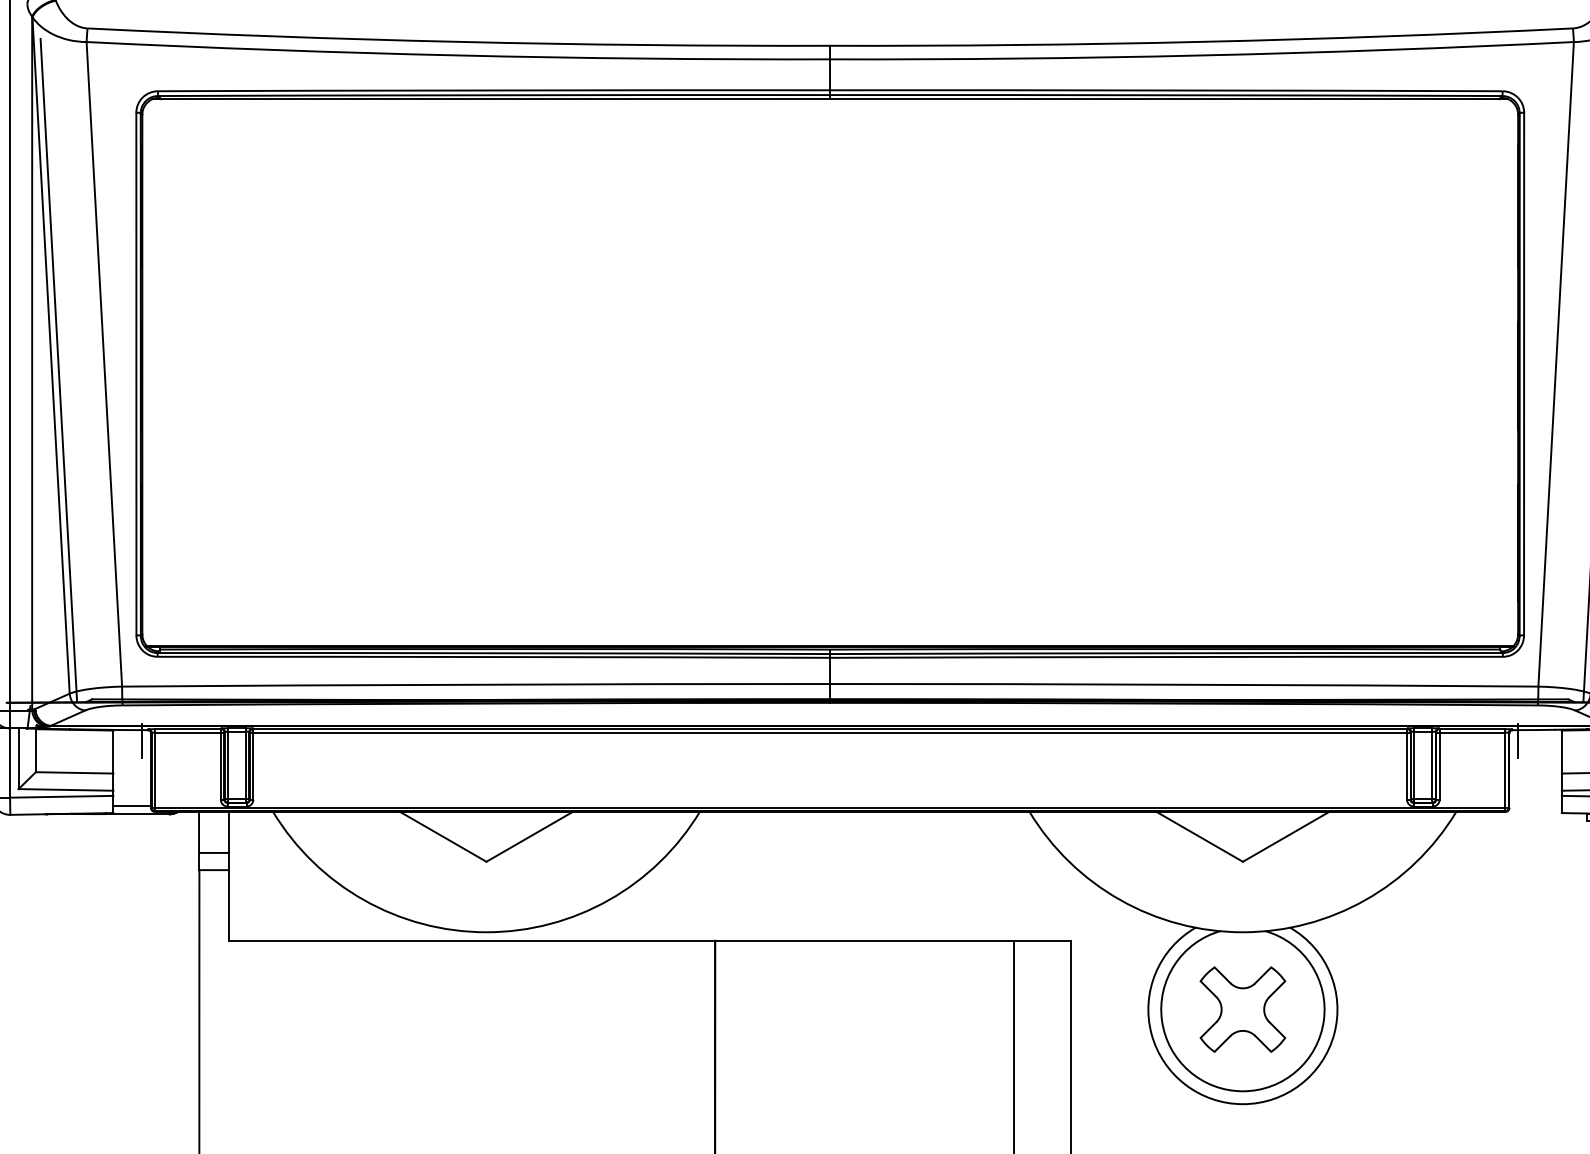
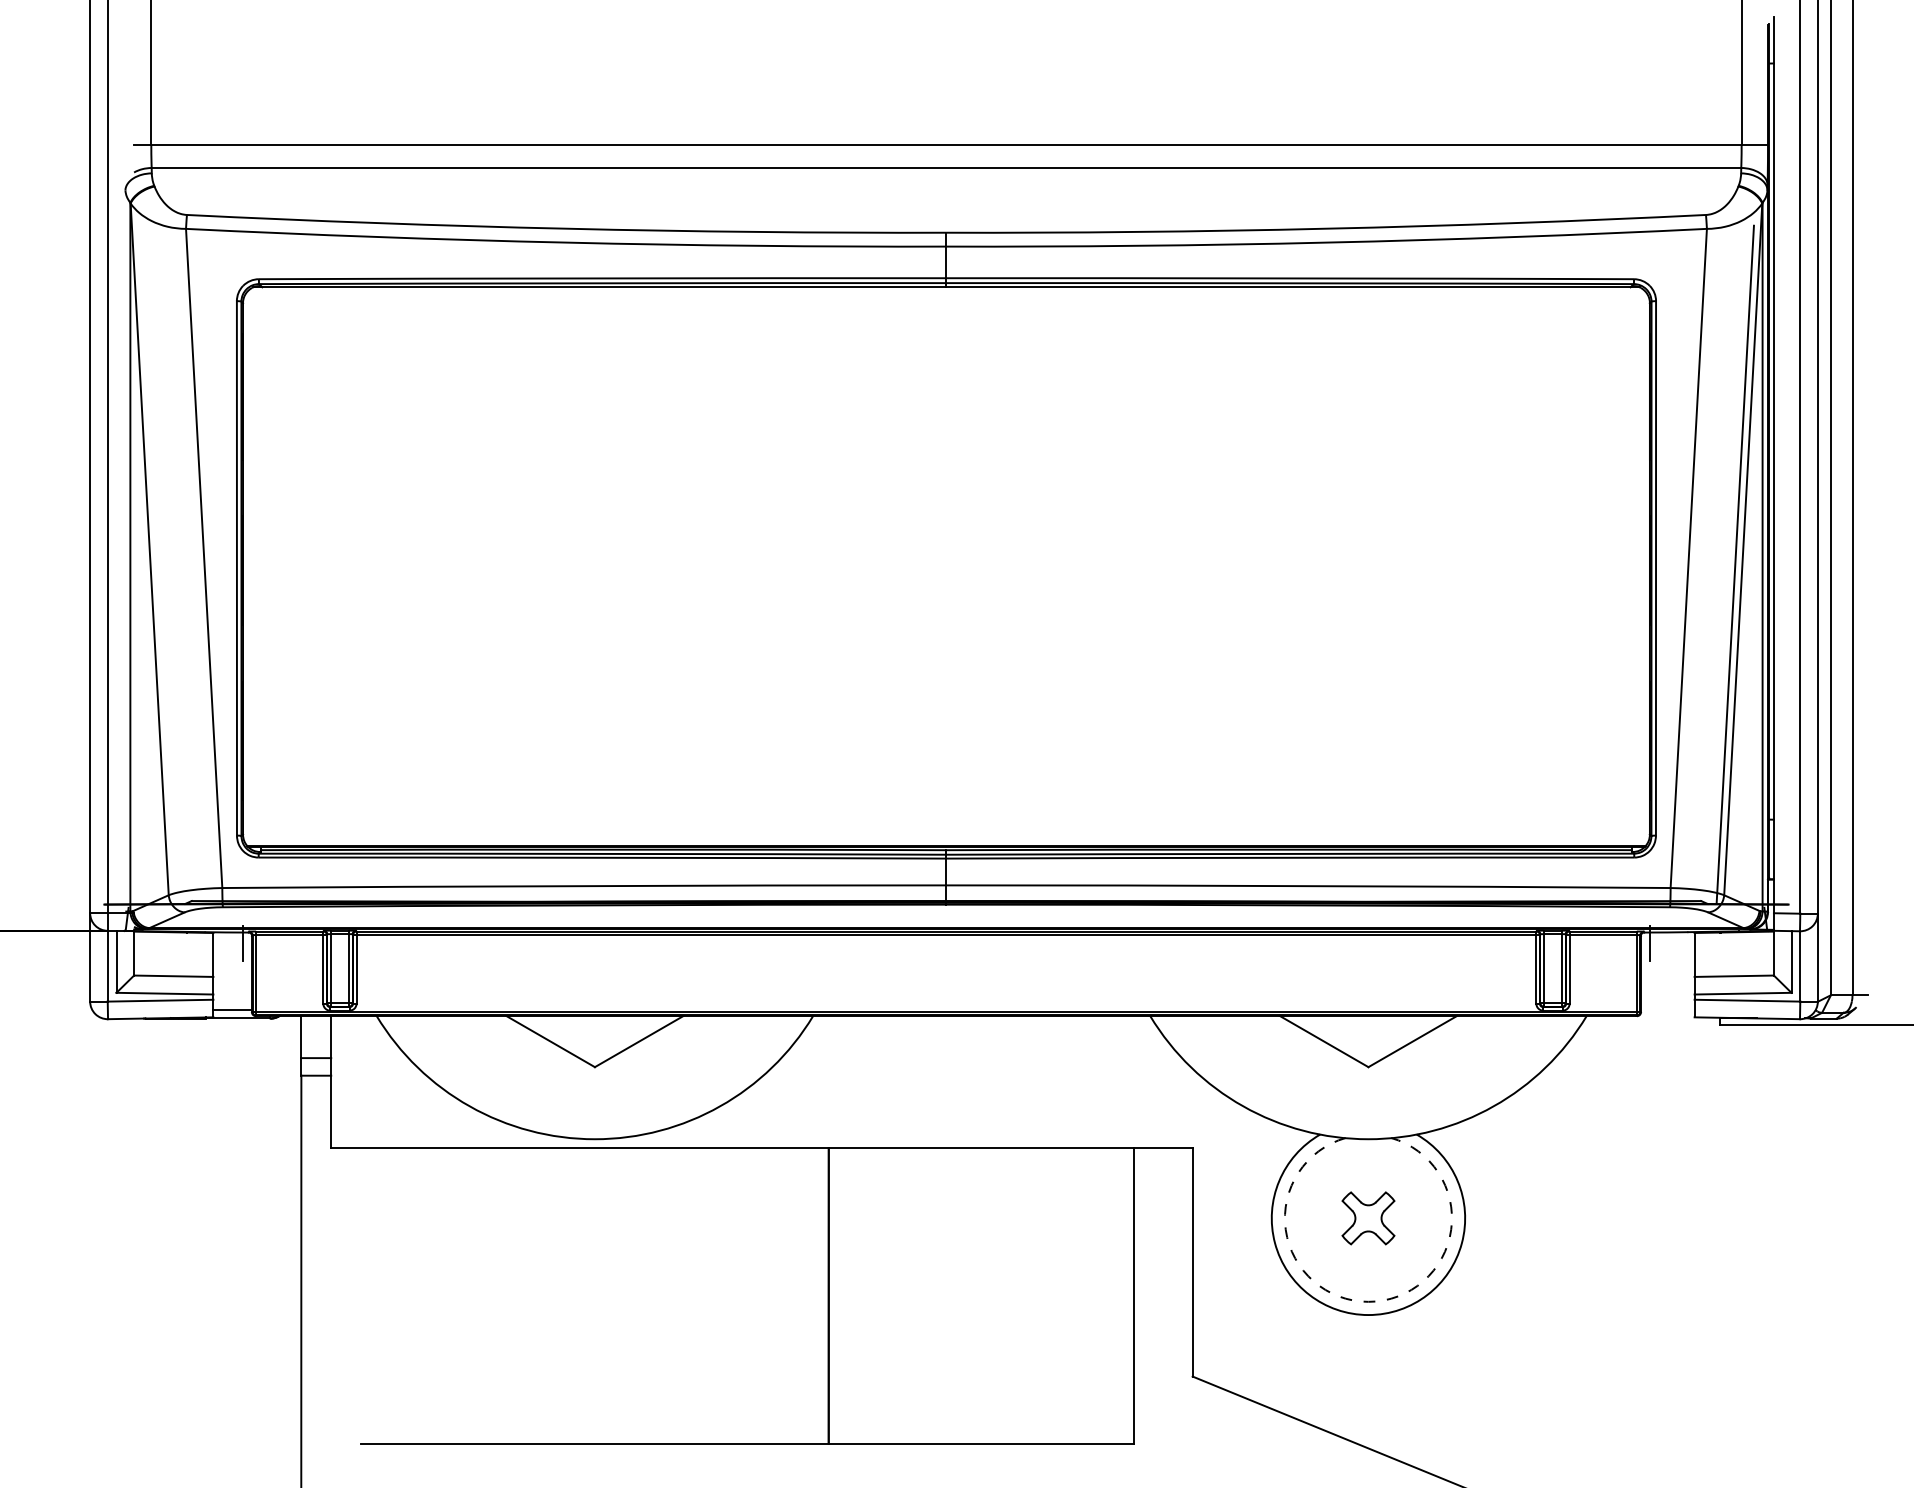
line: (58, 370) -> (157, 564), removed
part: (1242, 1009) -> (1368, 1218), size x0.6
arc: (1242, 1090) -> (1368, 1301), solid -> dashed

